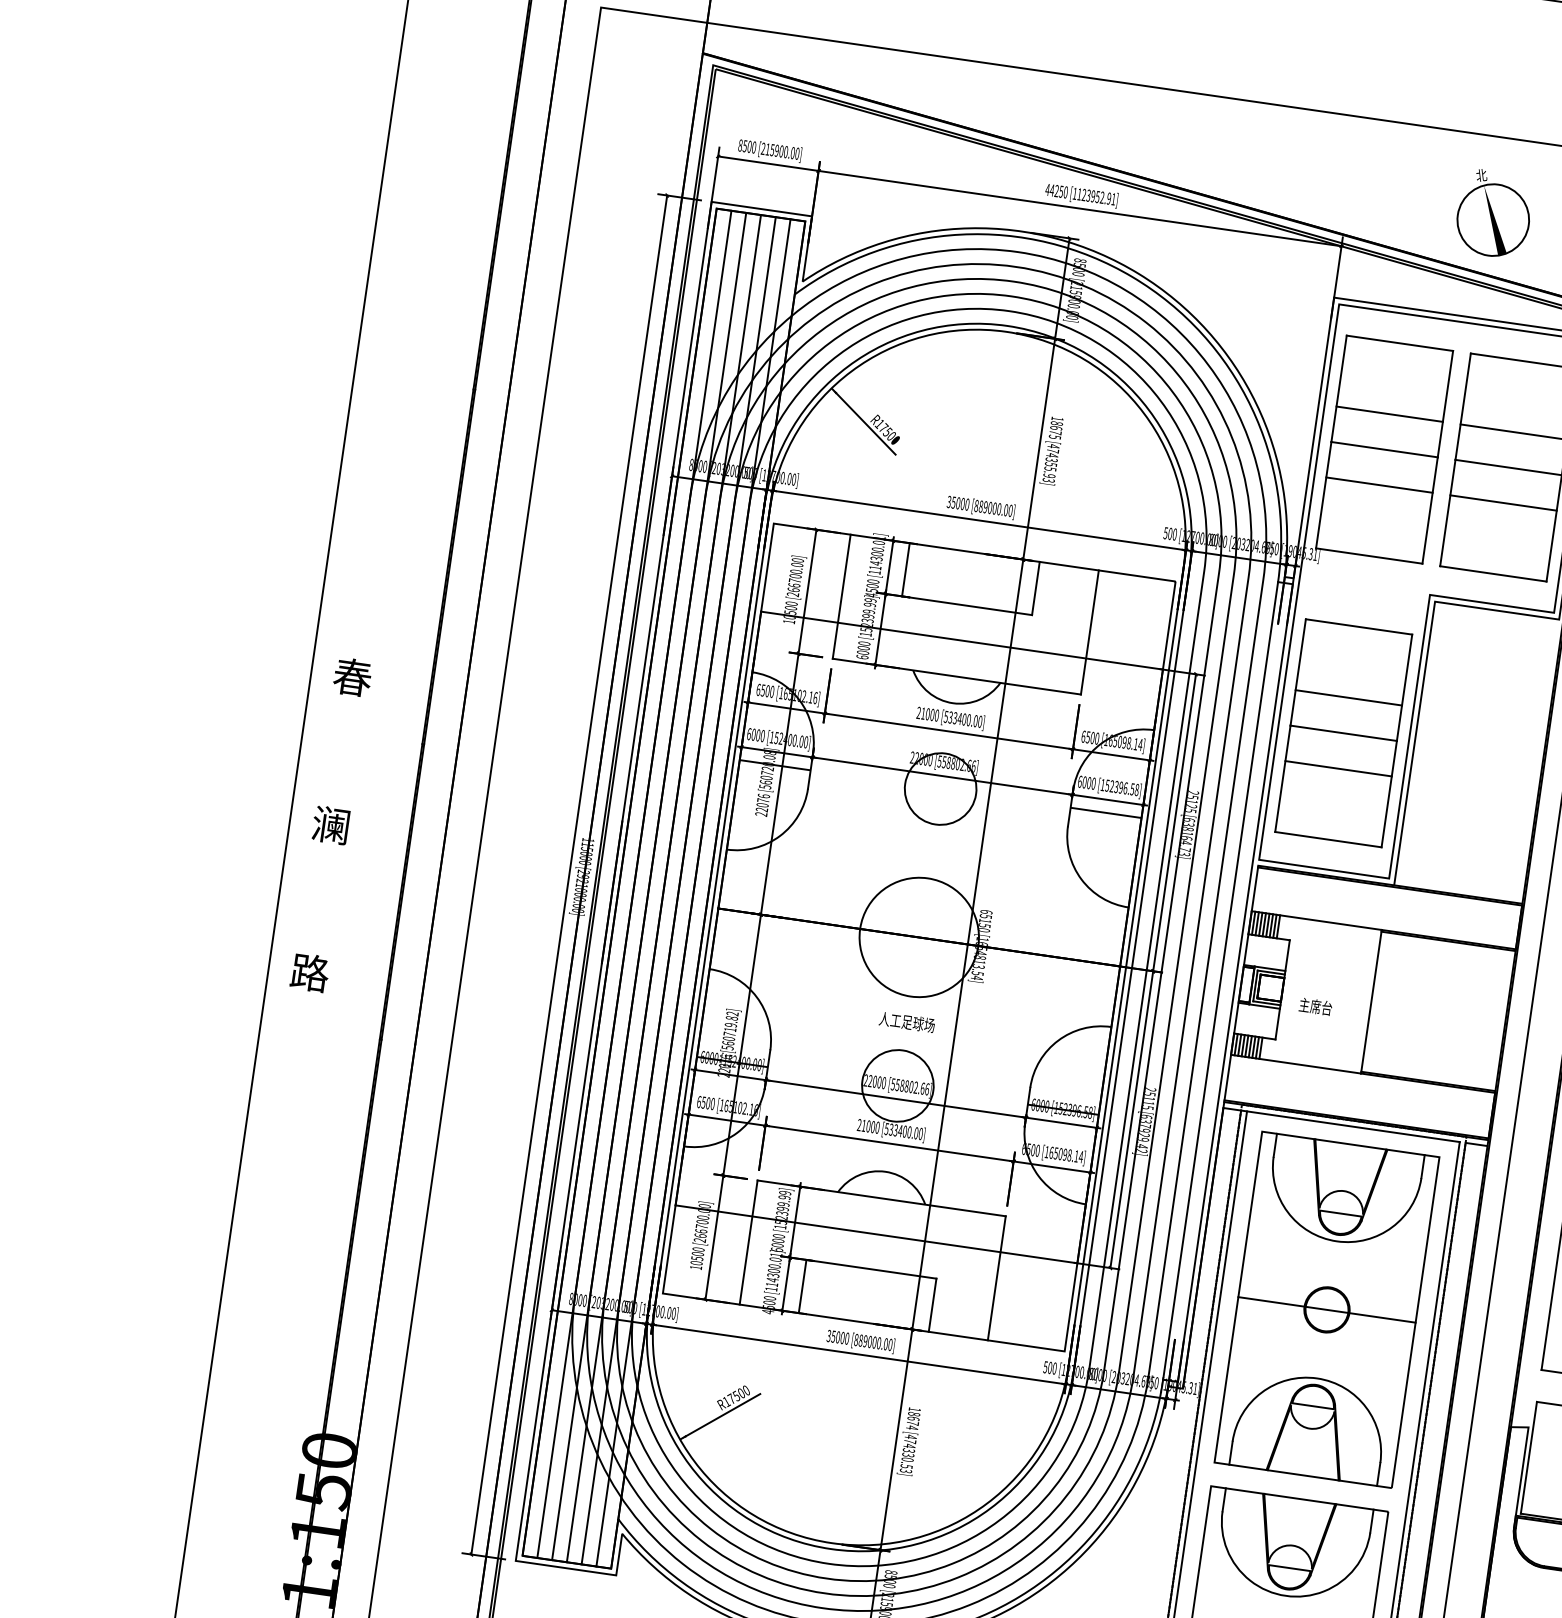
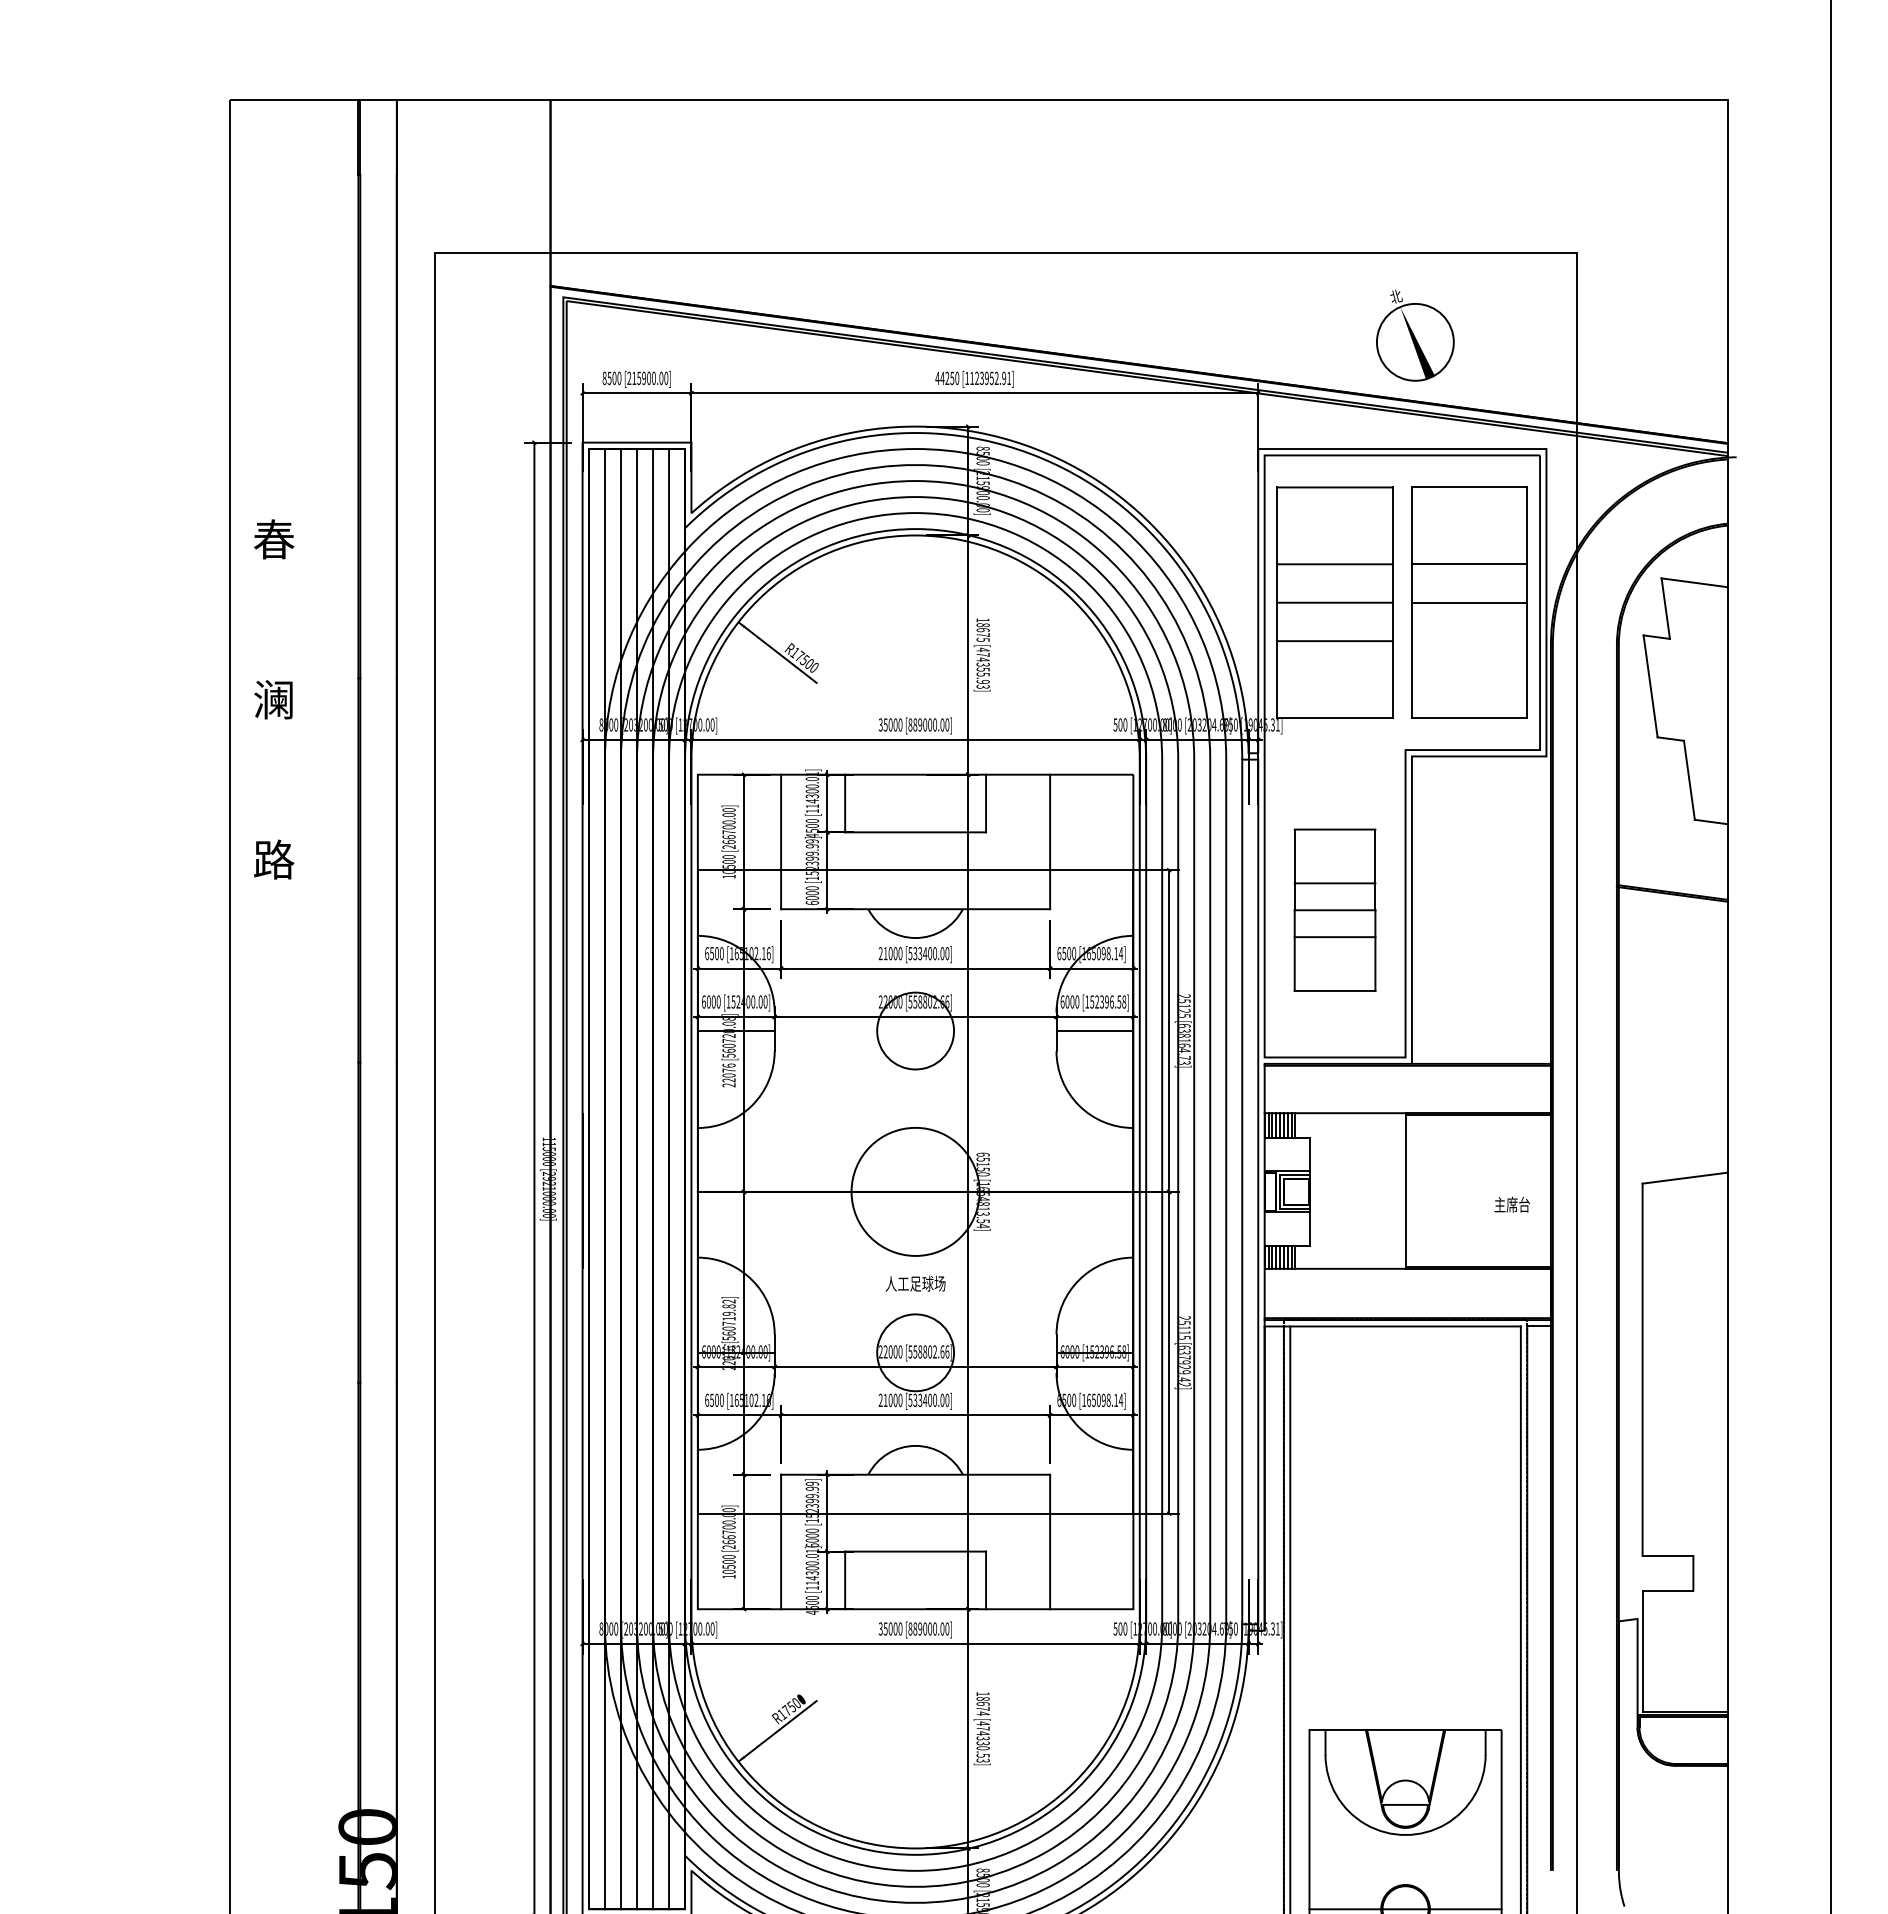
line: (1503, 503) -> (1469, 641), removed
part: (1343, 733) -> (1334, 910), size x0.7
text: (331, 825) -> (274, 699), moved
text: (1315, 1006) -> (1511, 1204), moved
part: (1327, 1309) -> (1405, 1524), removed

